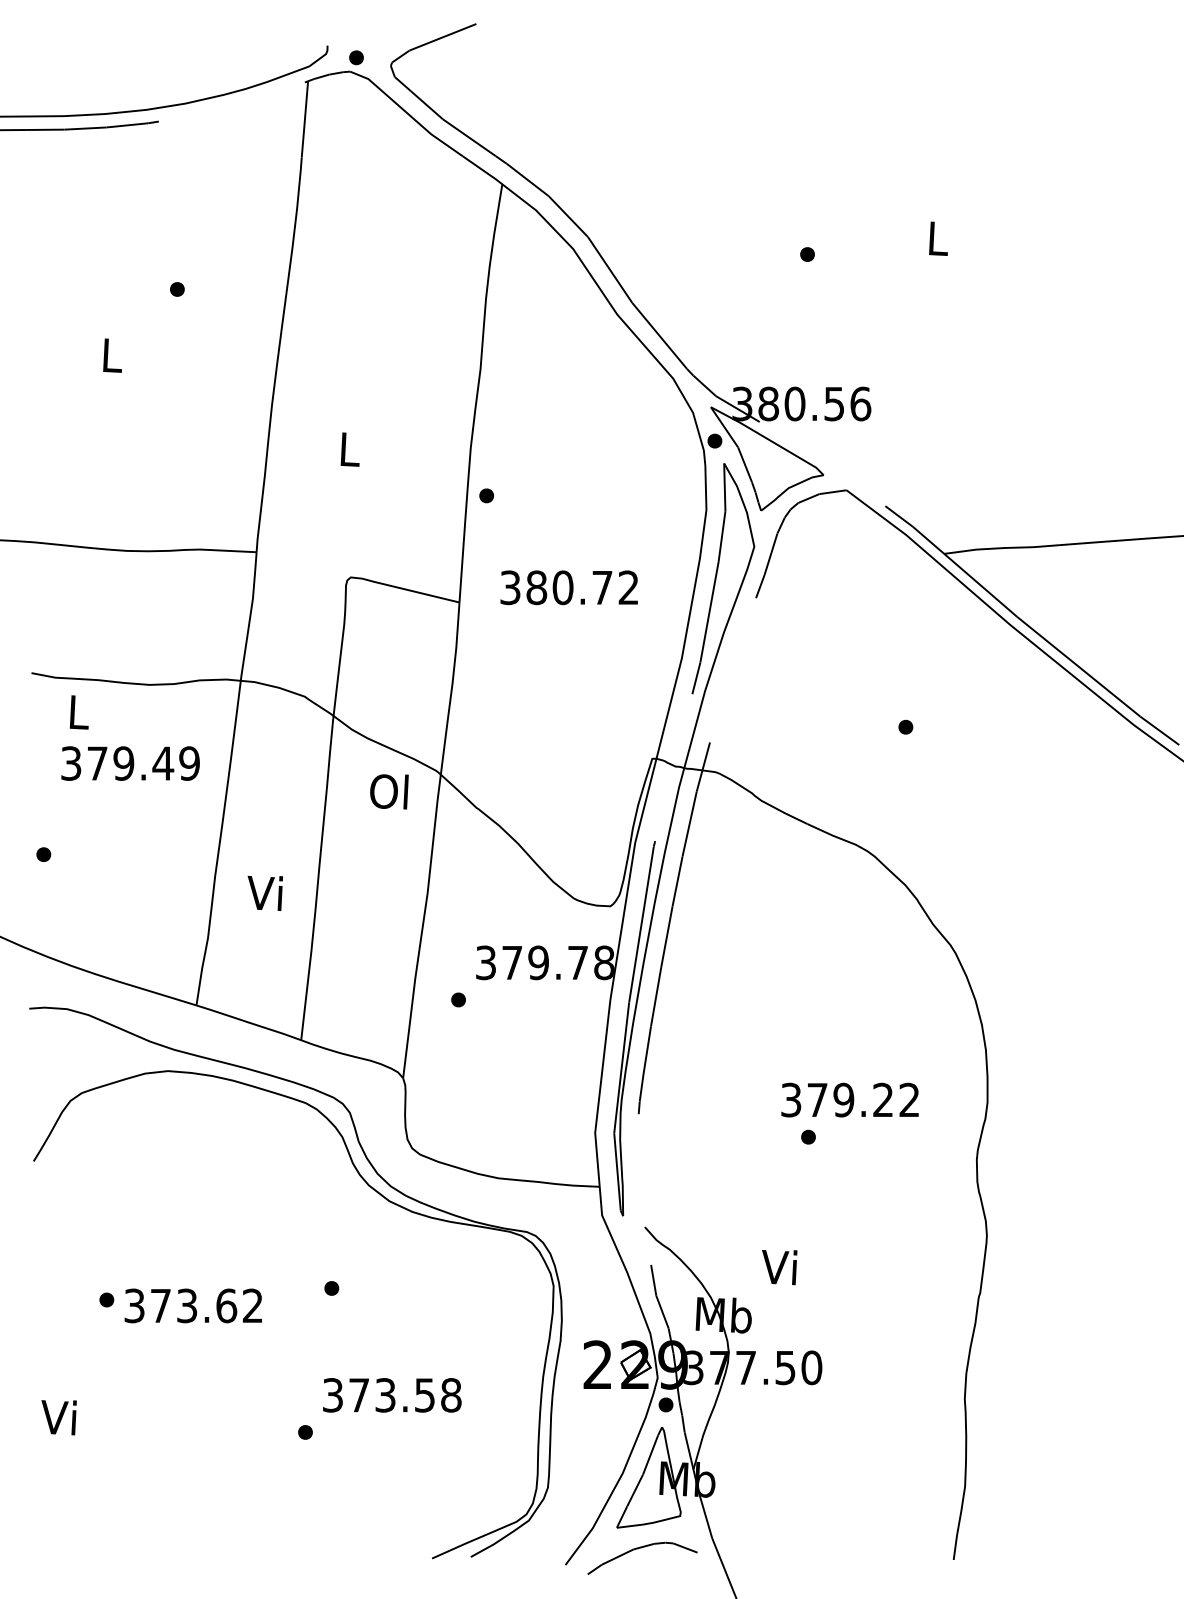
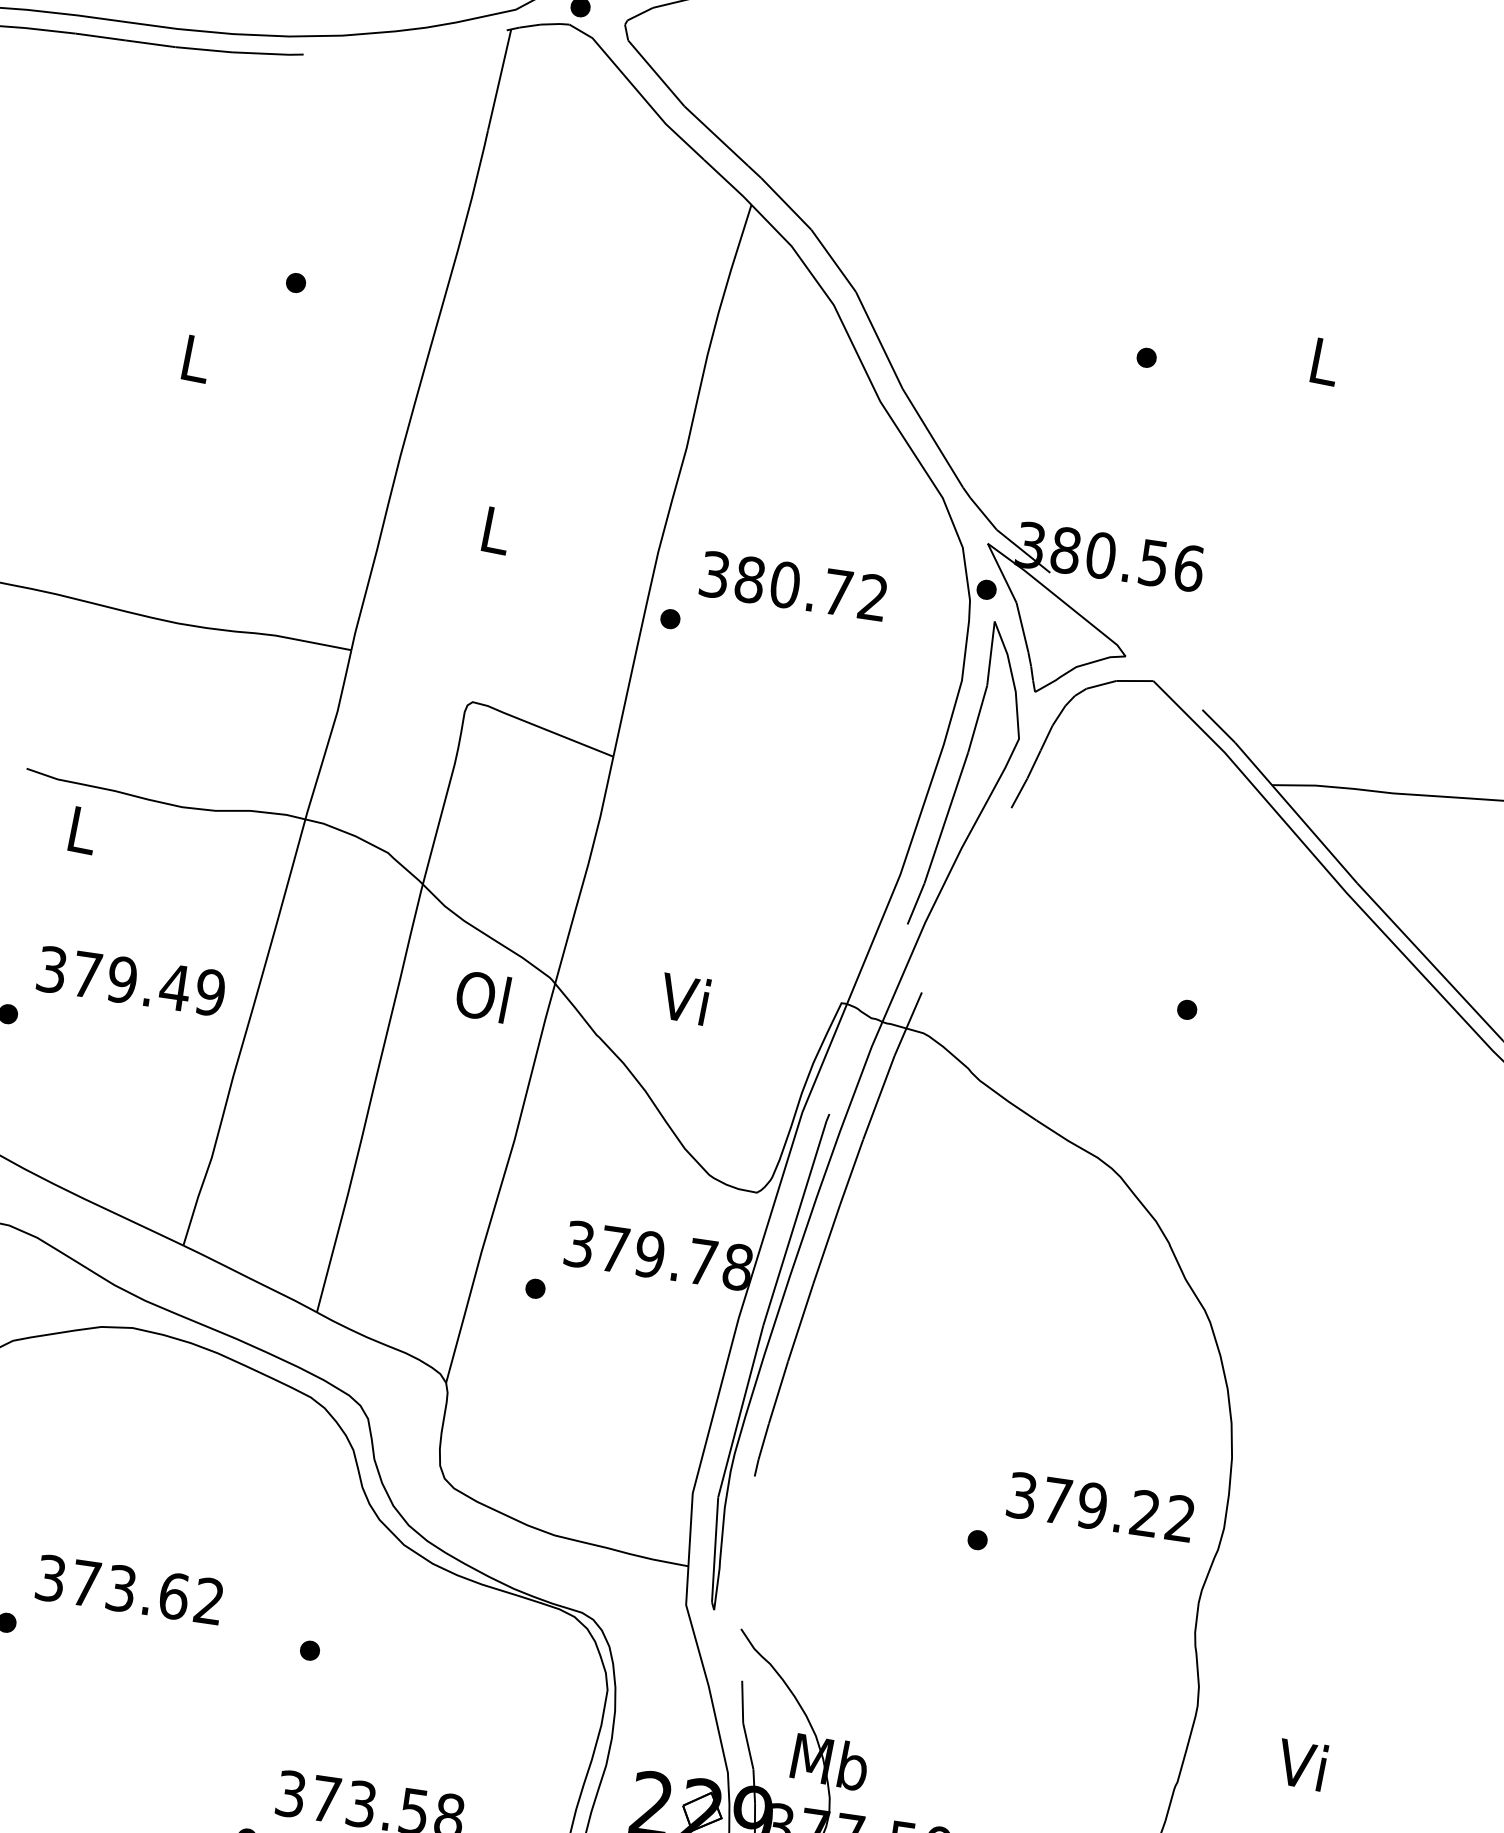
text: (568, 587) -> (792, 585), moved
text: (130, 763) -> (131, 981), moved
text: (264, 892) -> (683, 997), moved
text: (849, 1099) -> (1100, 1506), moved
text: (779, 1267) -> (1302, 1765), moved
text: (192, 1305) -> (128, 1589), moved

